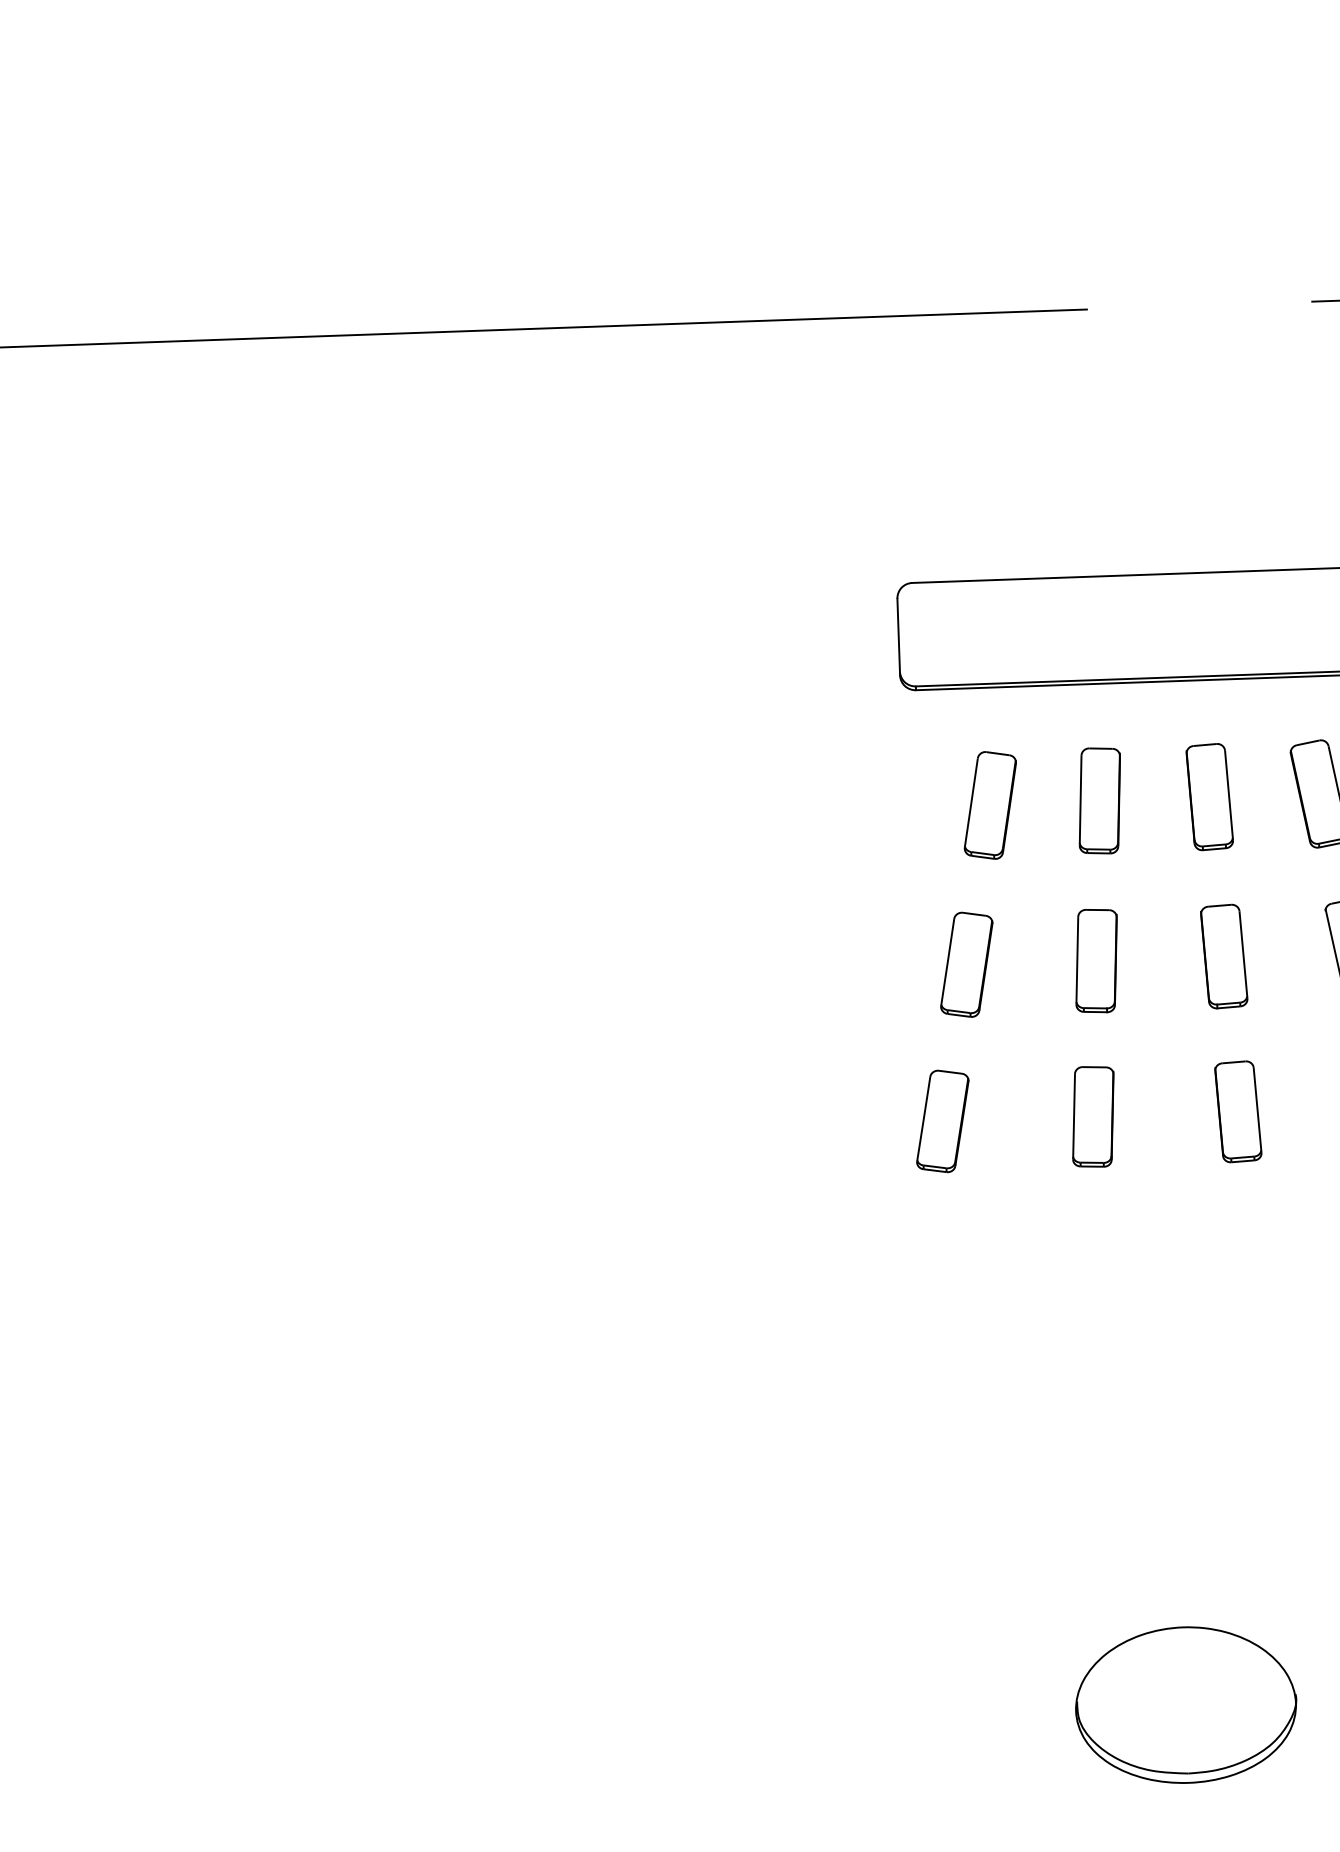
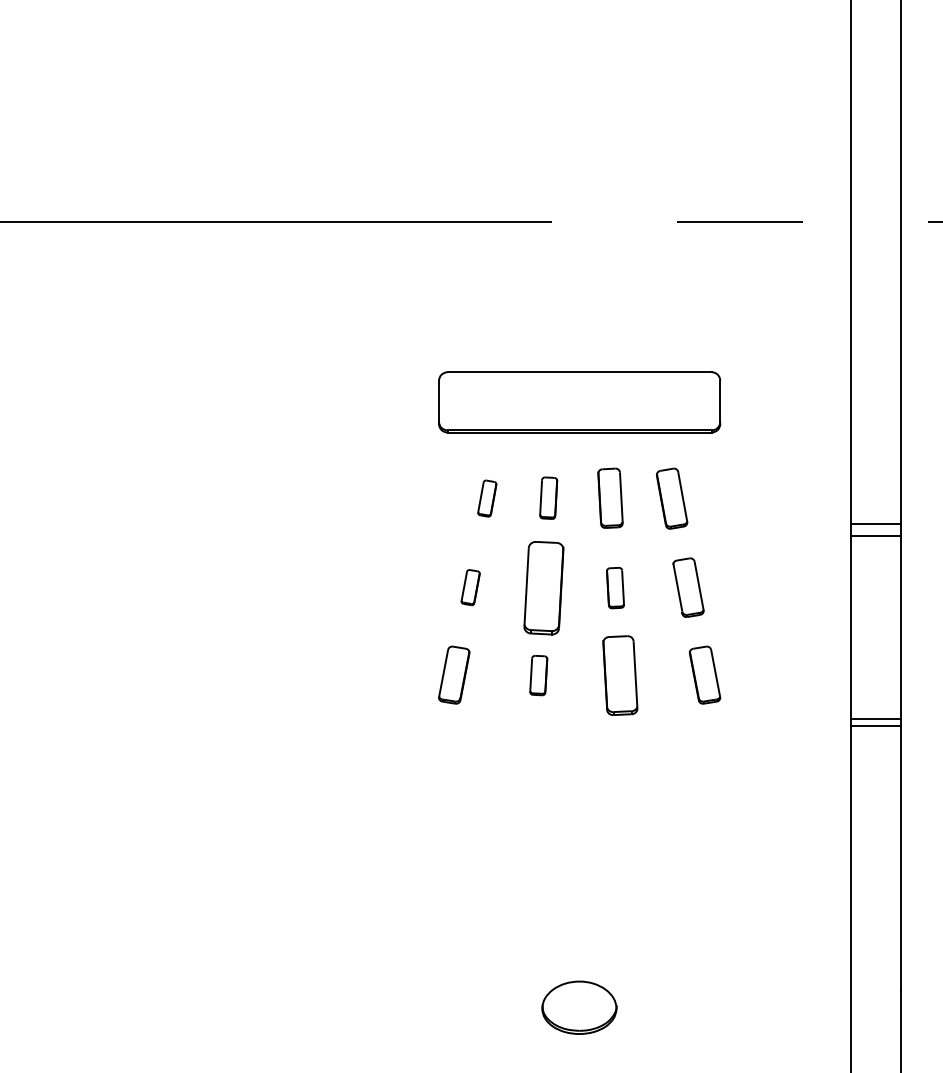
part: (1099, 799) -> (548, 497), size x0.7
part: (990, 805) -> (487, 498), size x0.6
part: (1224, 955) -> (615, 587), size x0.7
part: (1096, 959) -> (543, 587), size x1.6
part: (966, 964) -> (470, 587), size x0.6
part: (1238, 1111) -> (620, 675), size x1.4
part: (1092, 1116) -> (538, 675), size x0.7
part: (1186, 1704) -> (579, 1007), size x0.6

